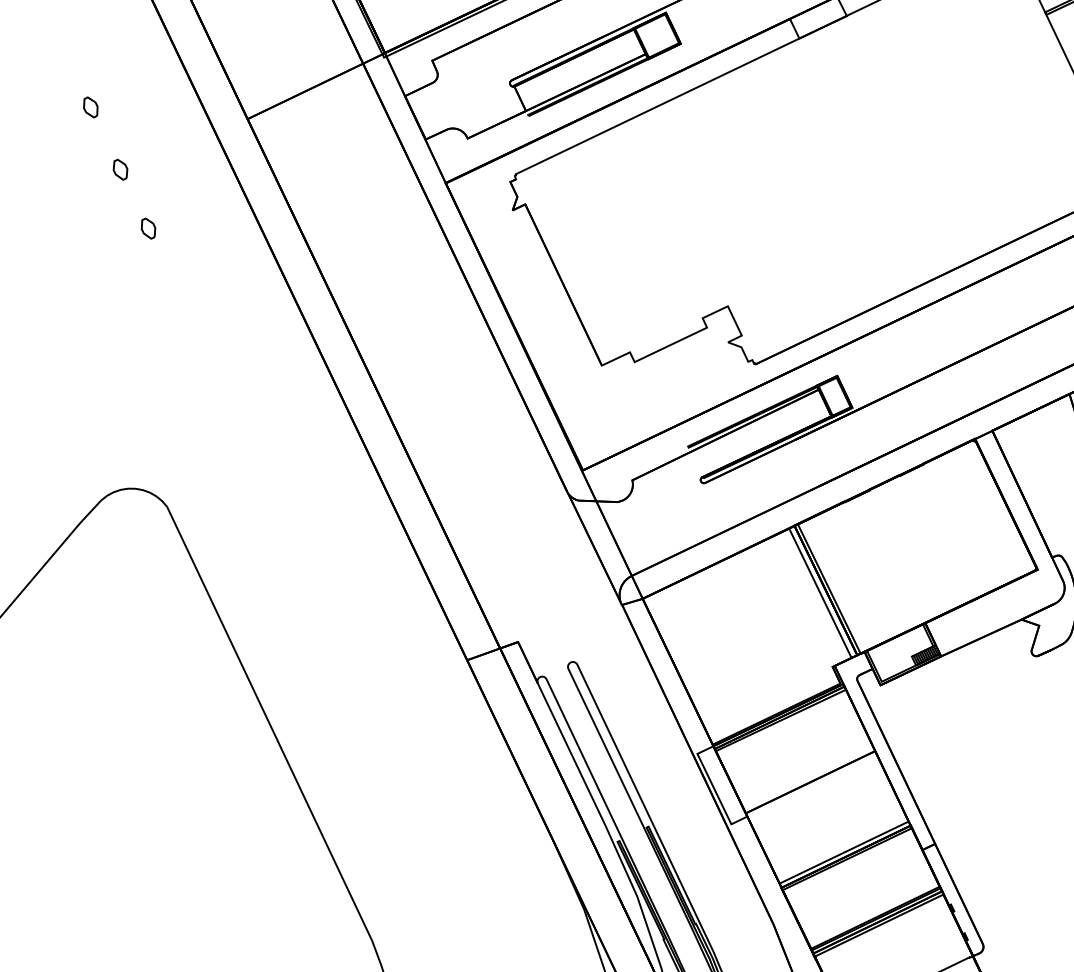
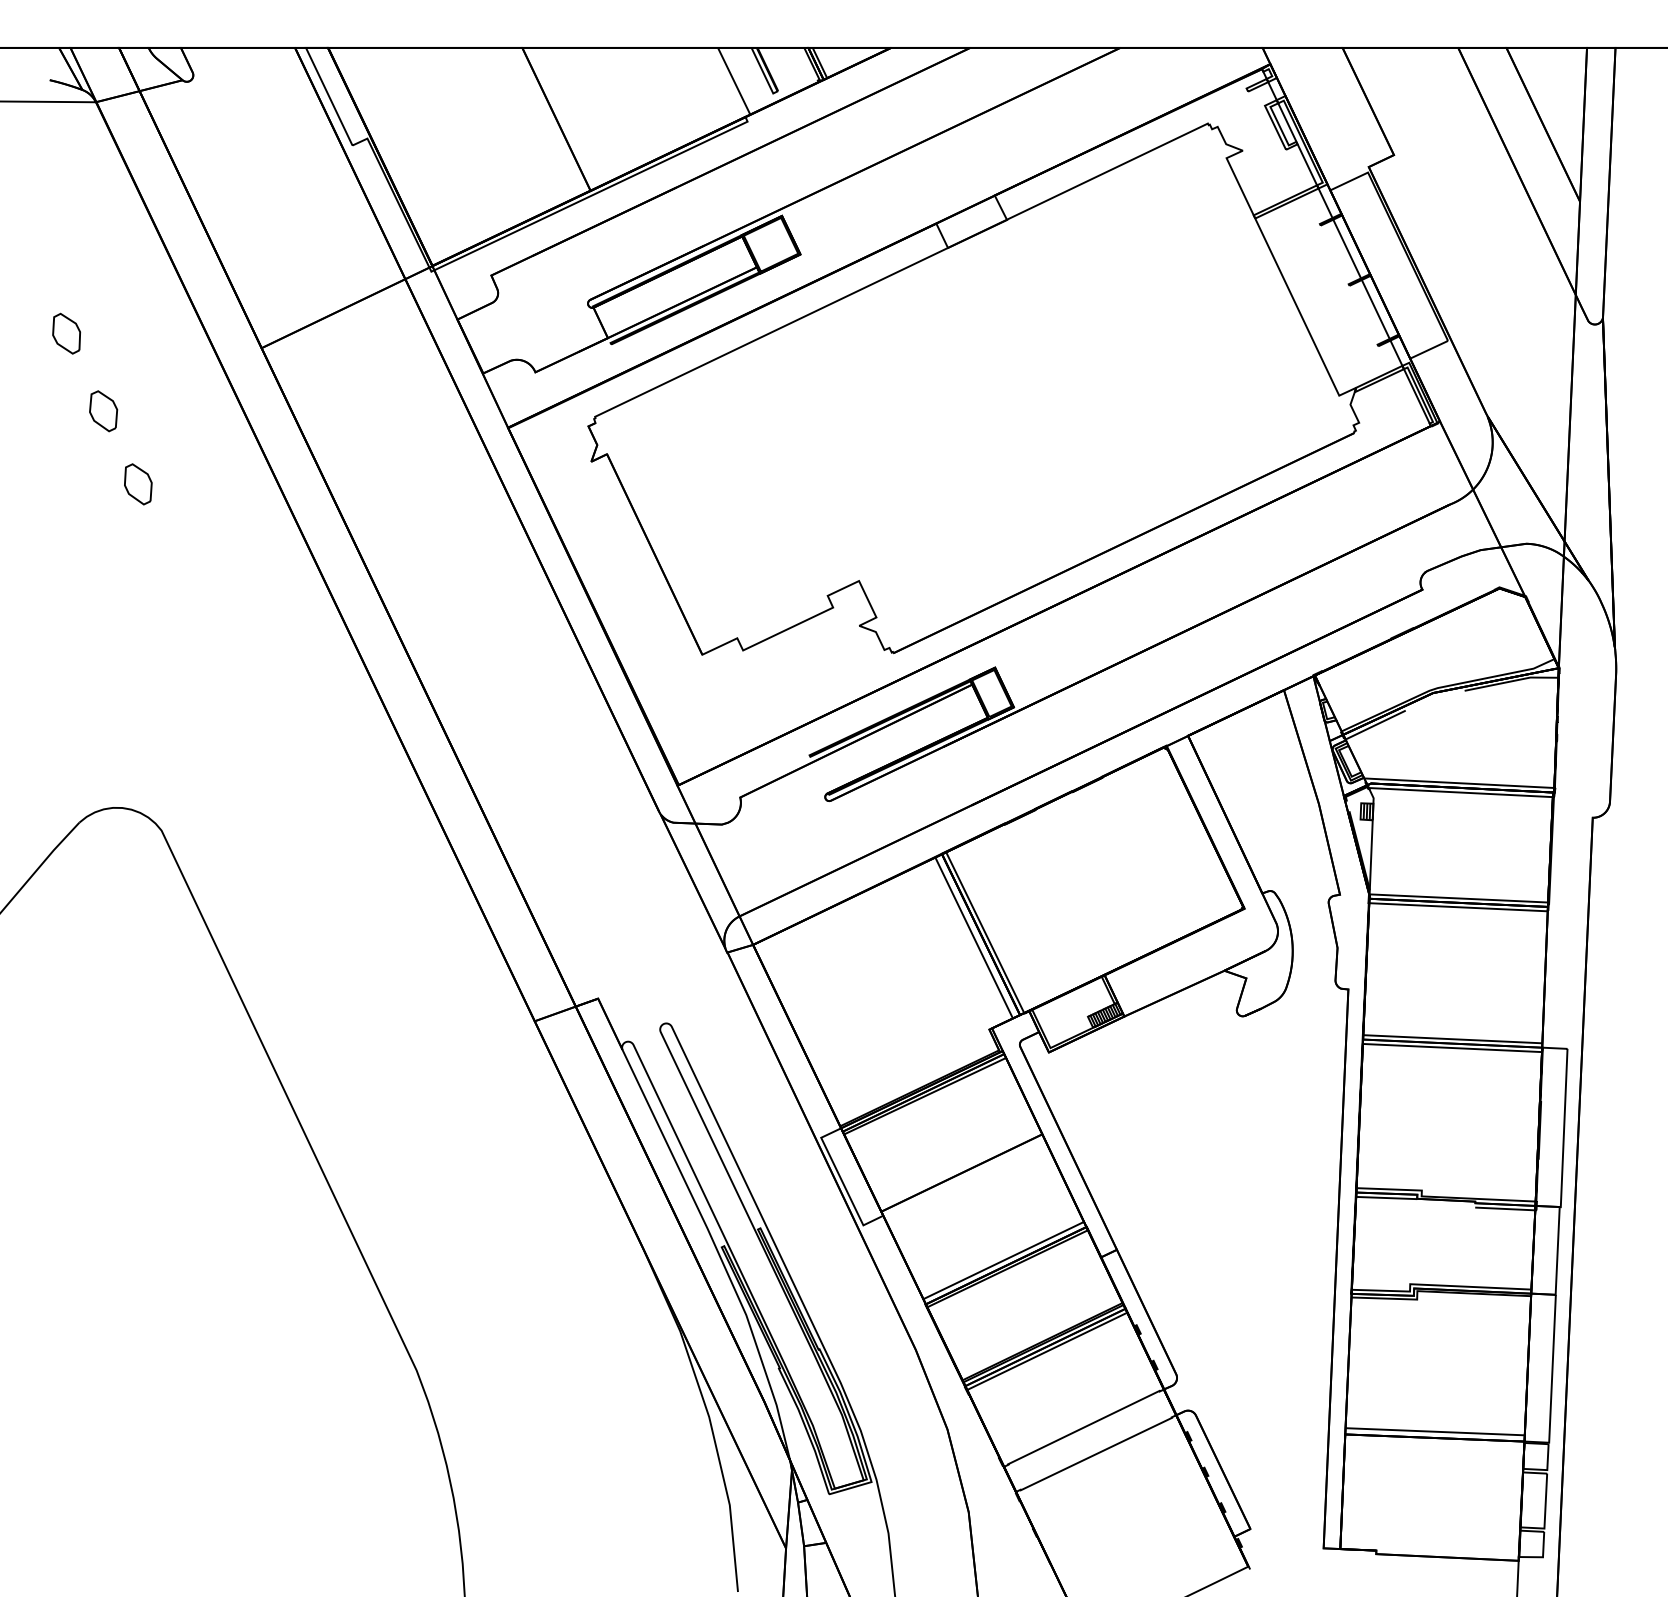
part: (90, 107) -> (66, 333), size x1.6
part: (120, 169) -> (103, 410), size x1.6
part: (148, 228) -> (138, 484), size x1.6

